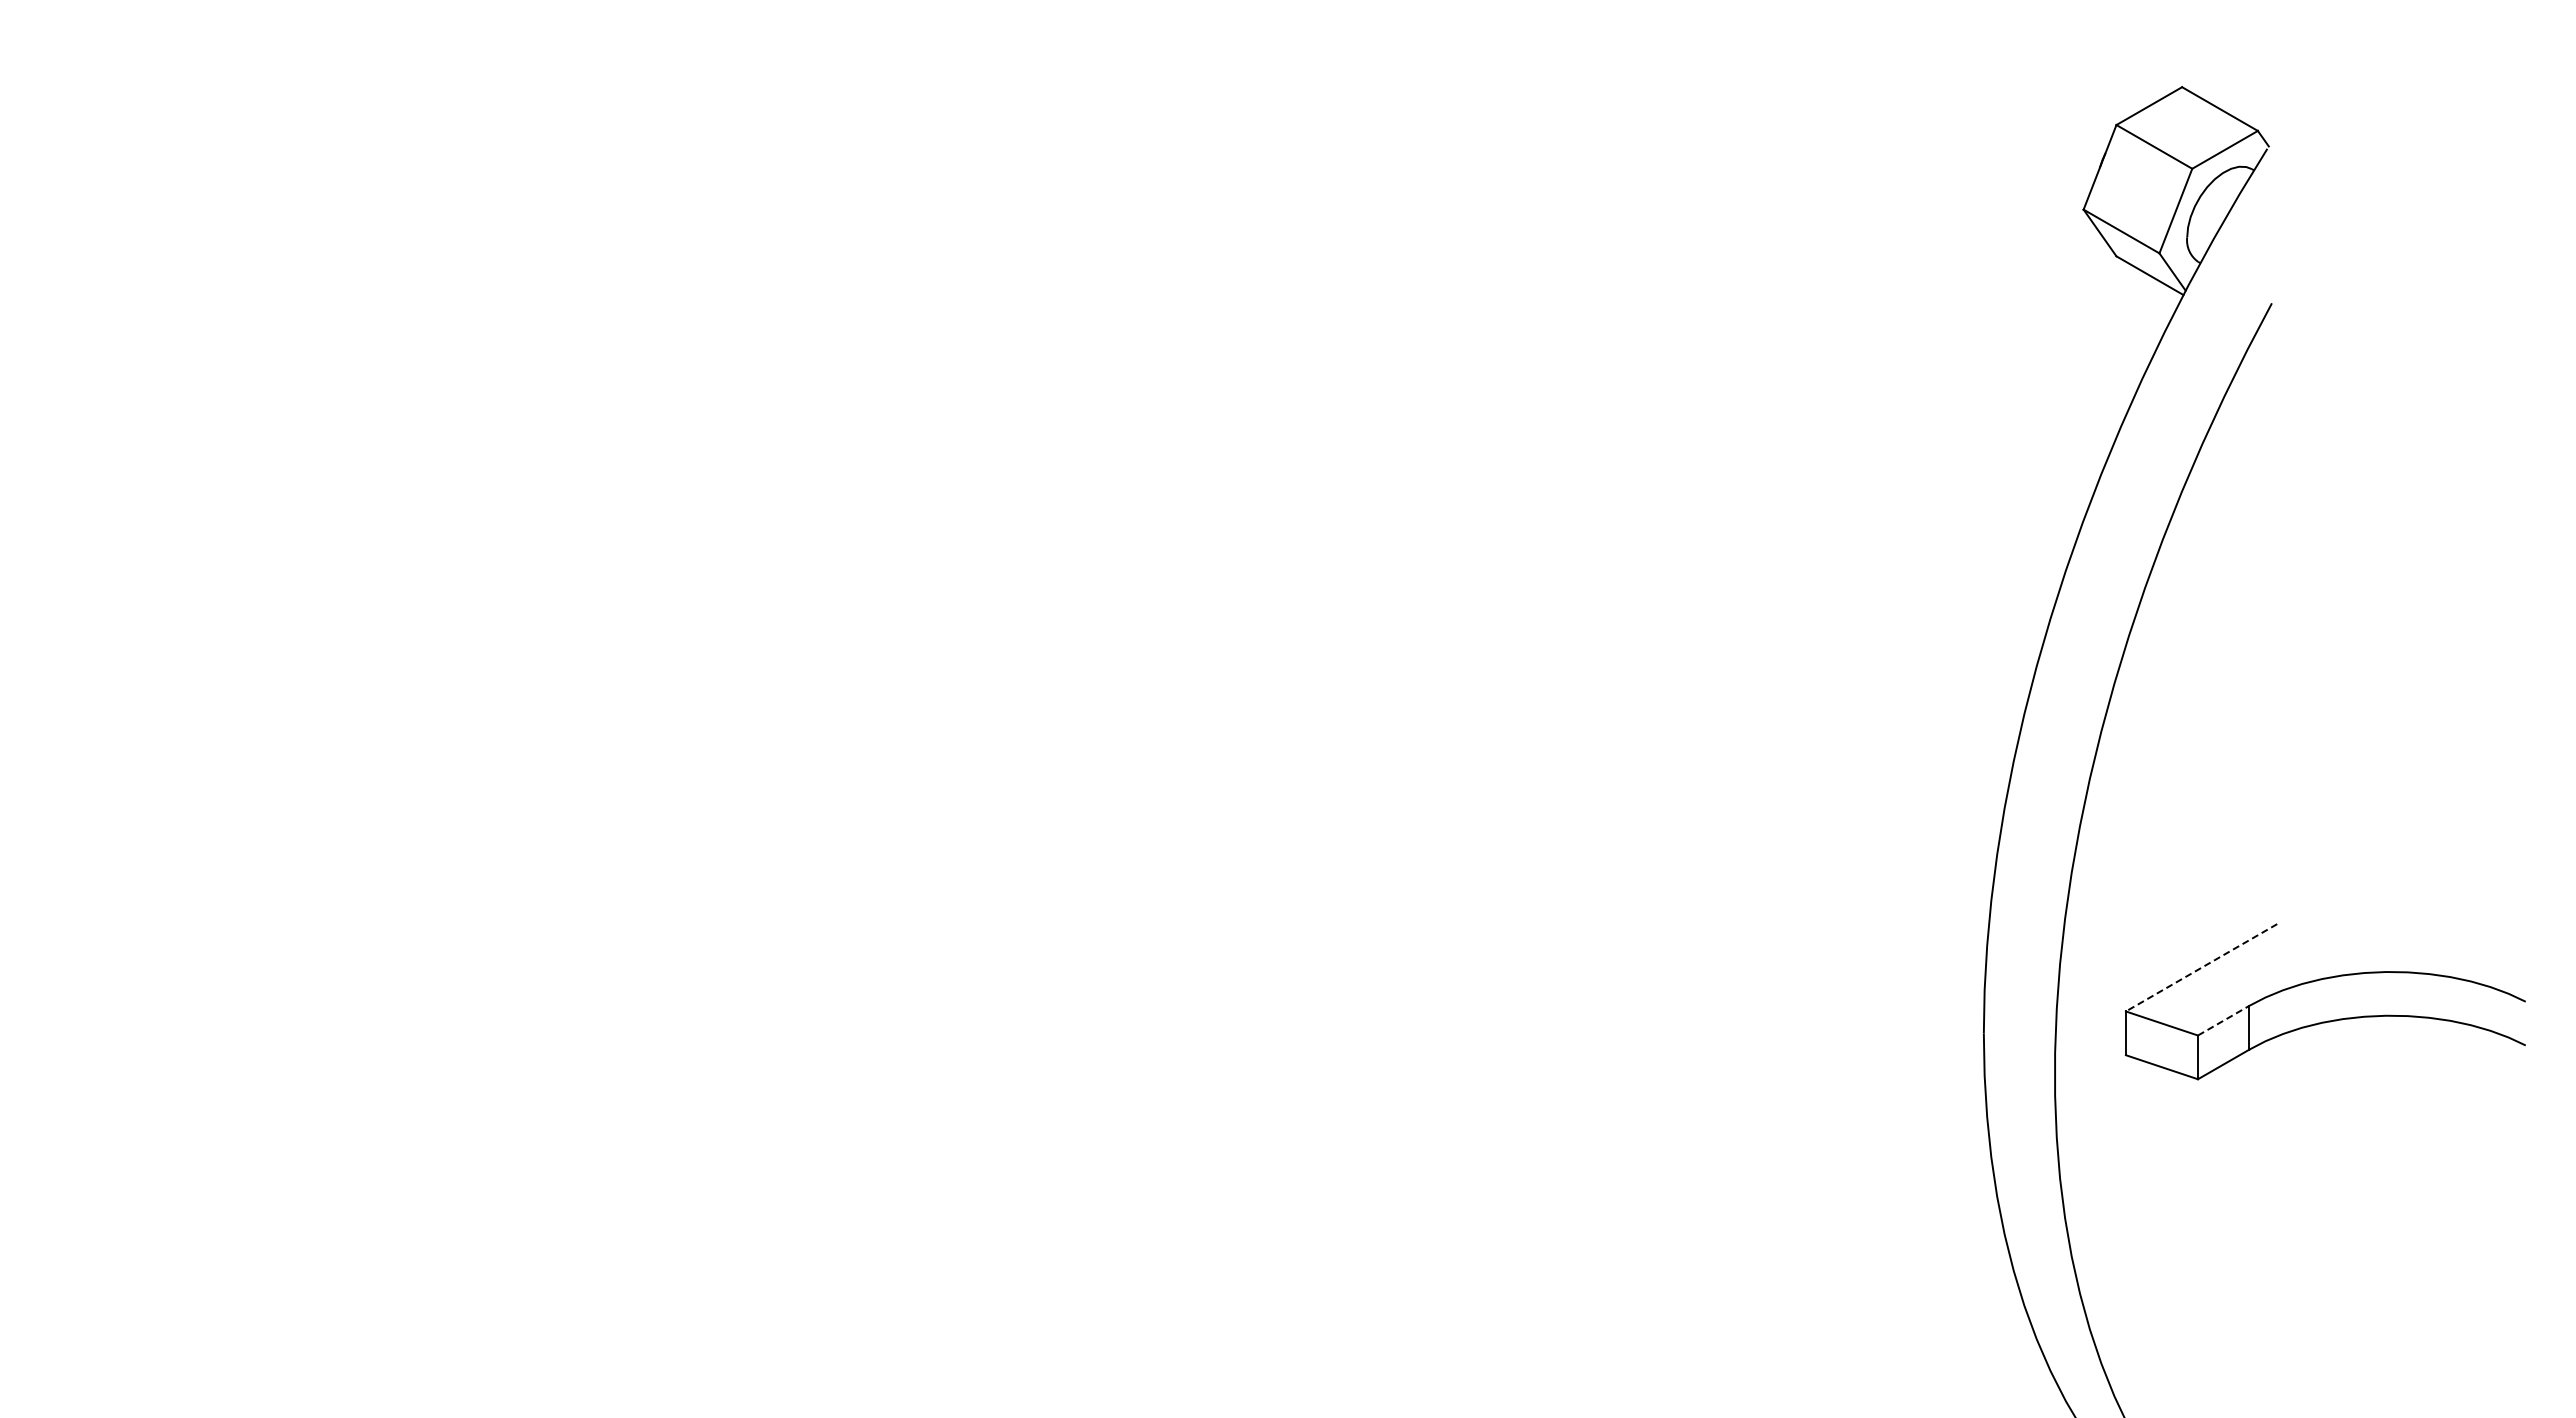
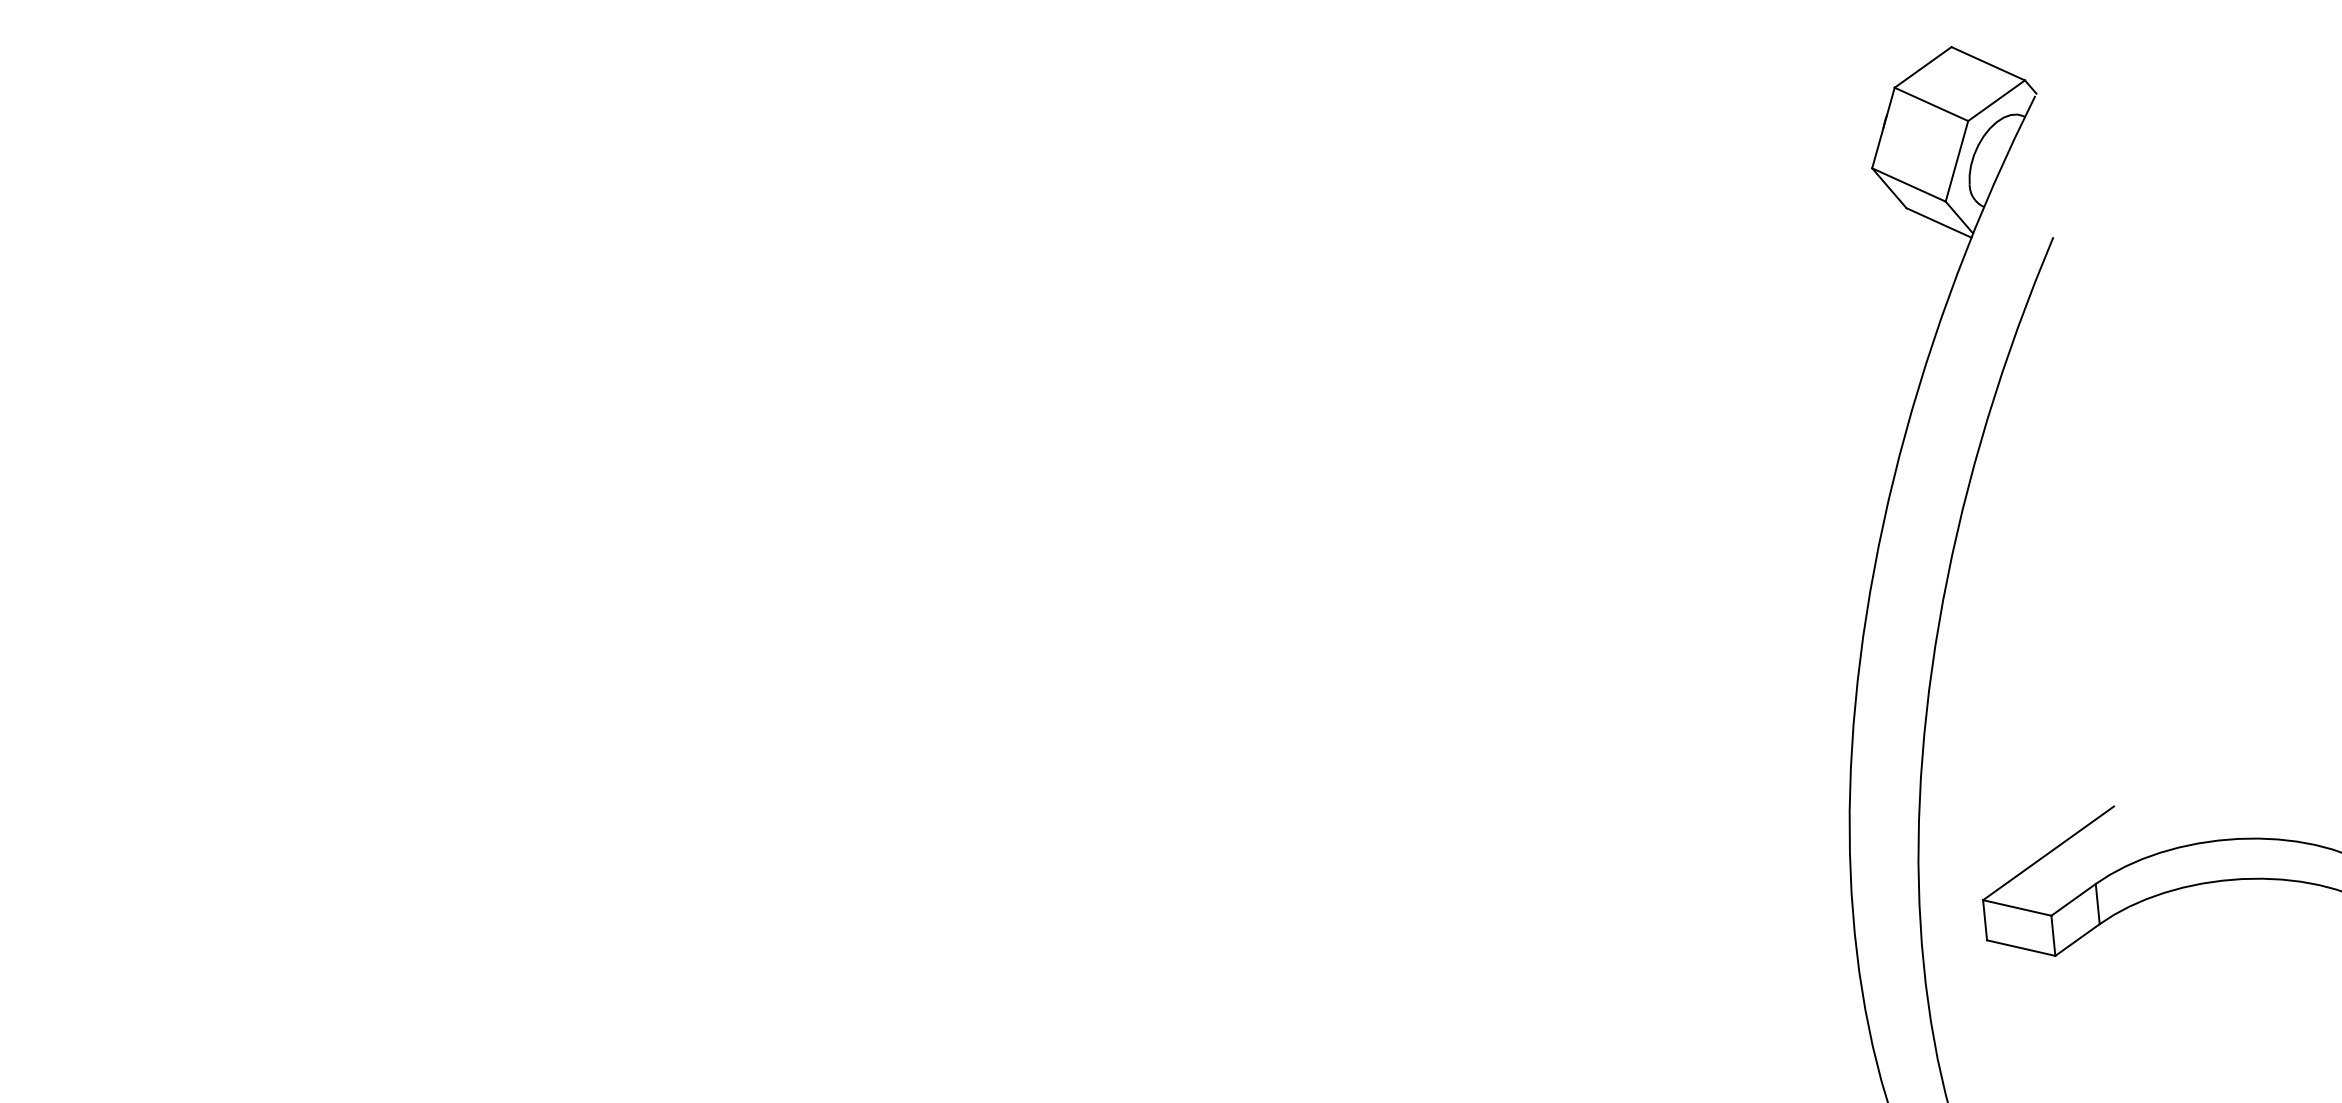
line: (2201, 968) -> (2048, 853), dashed -> solid
line: (2223, 1020) -> (2073, 899), dashed -> solid

